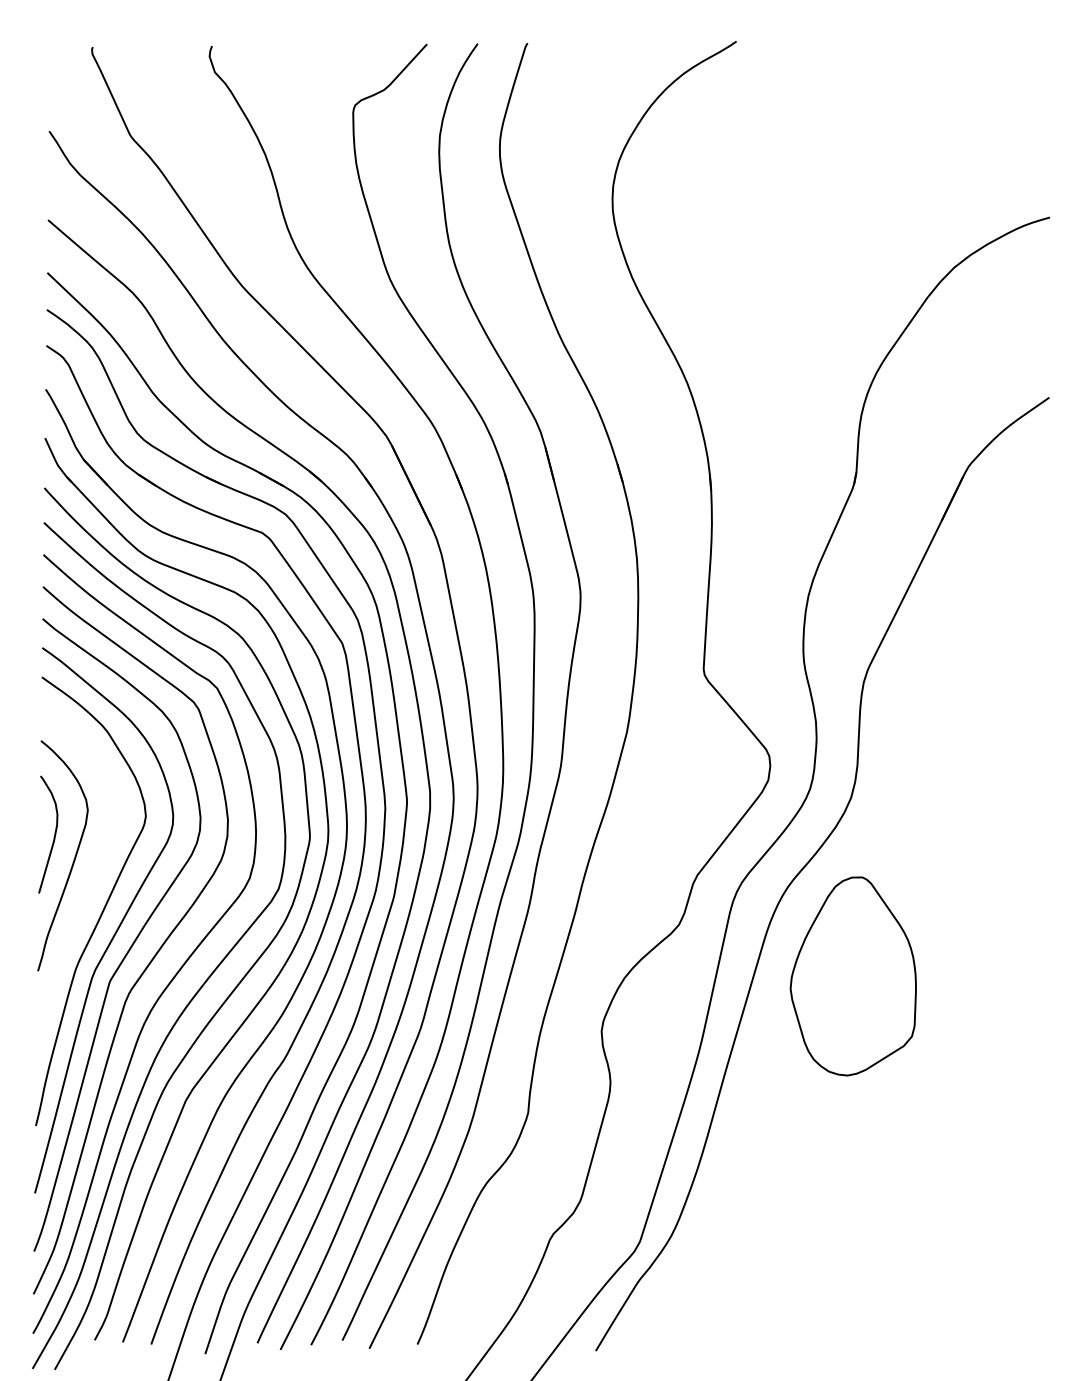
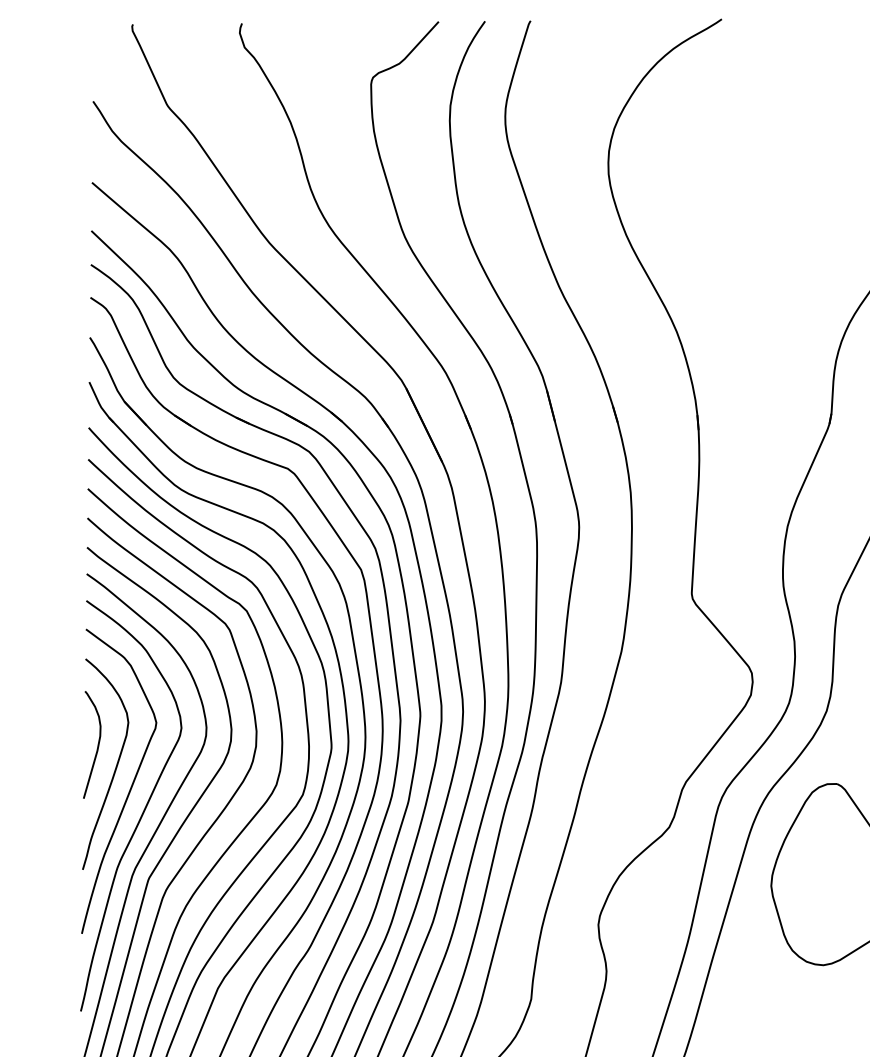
curve: (90, 879) -> (130, 785), added

